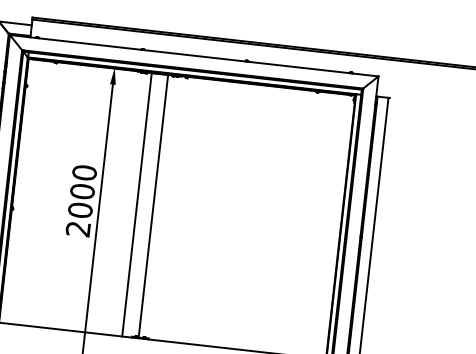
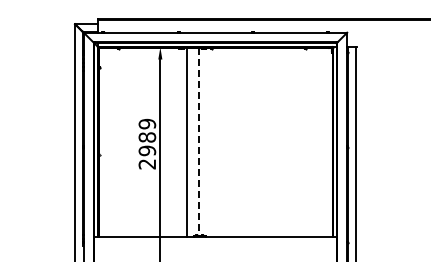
text: (82, 191) -> (147, 137), 2000 -> 2989
line: (153, 206) -> (198, 142), solid -> dashed

